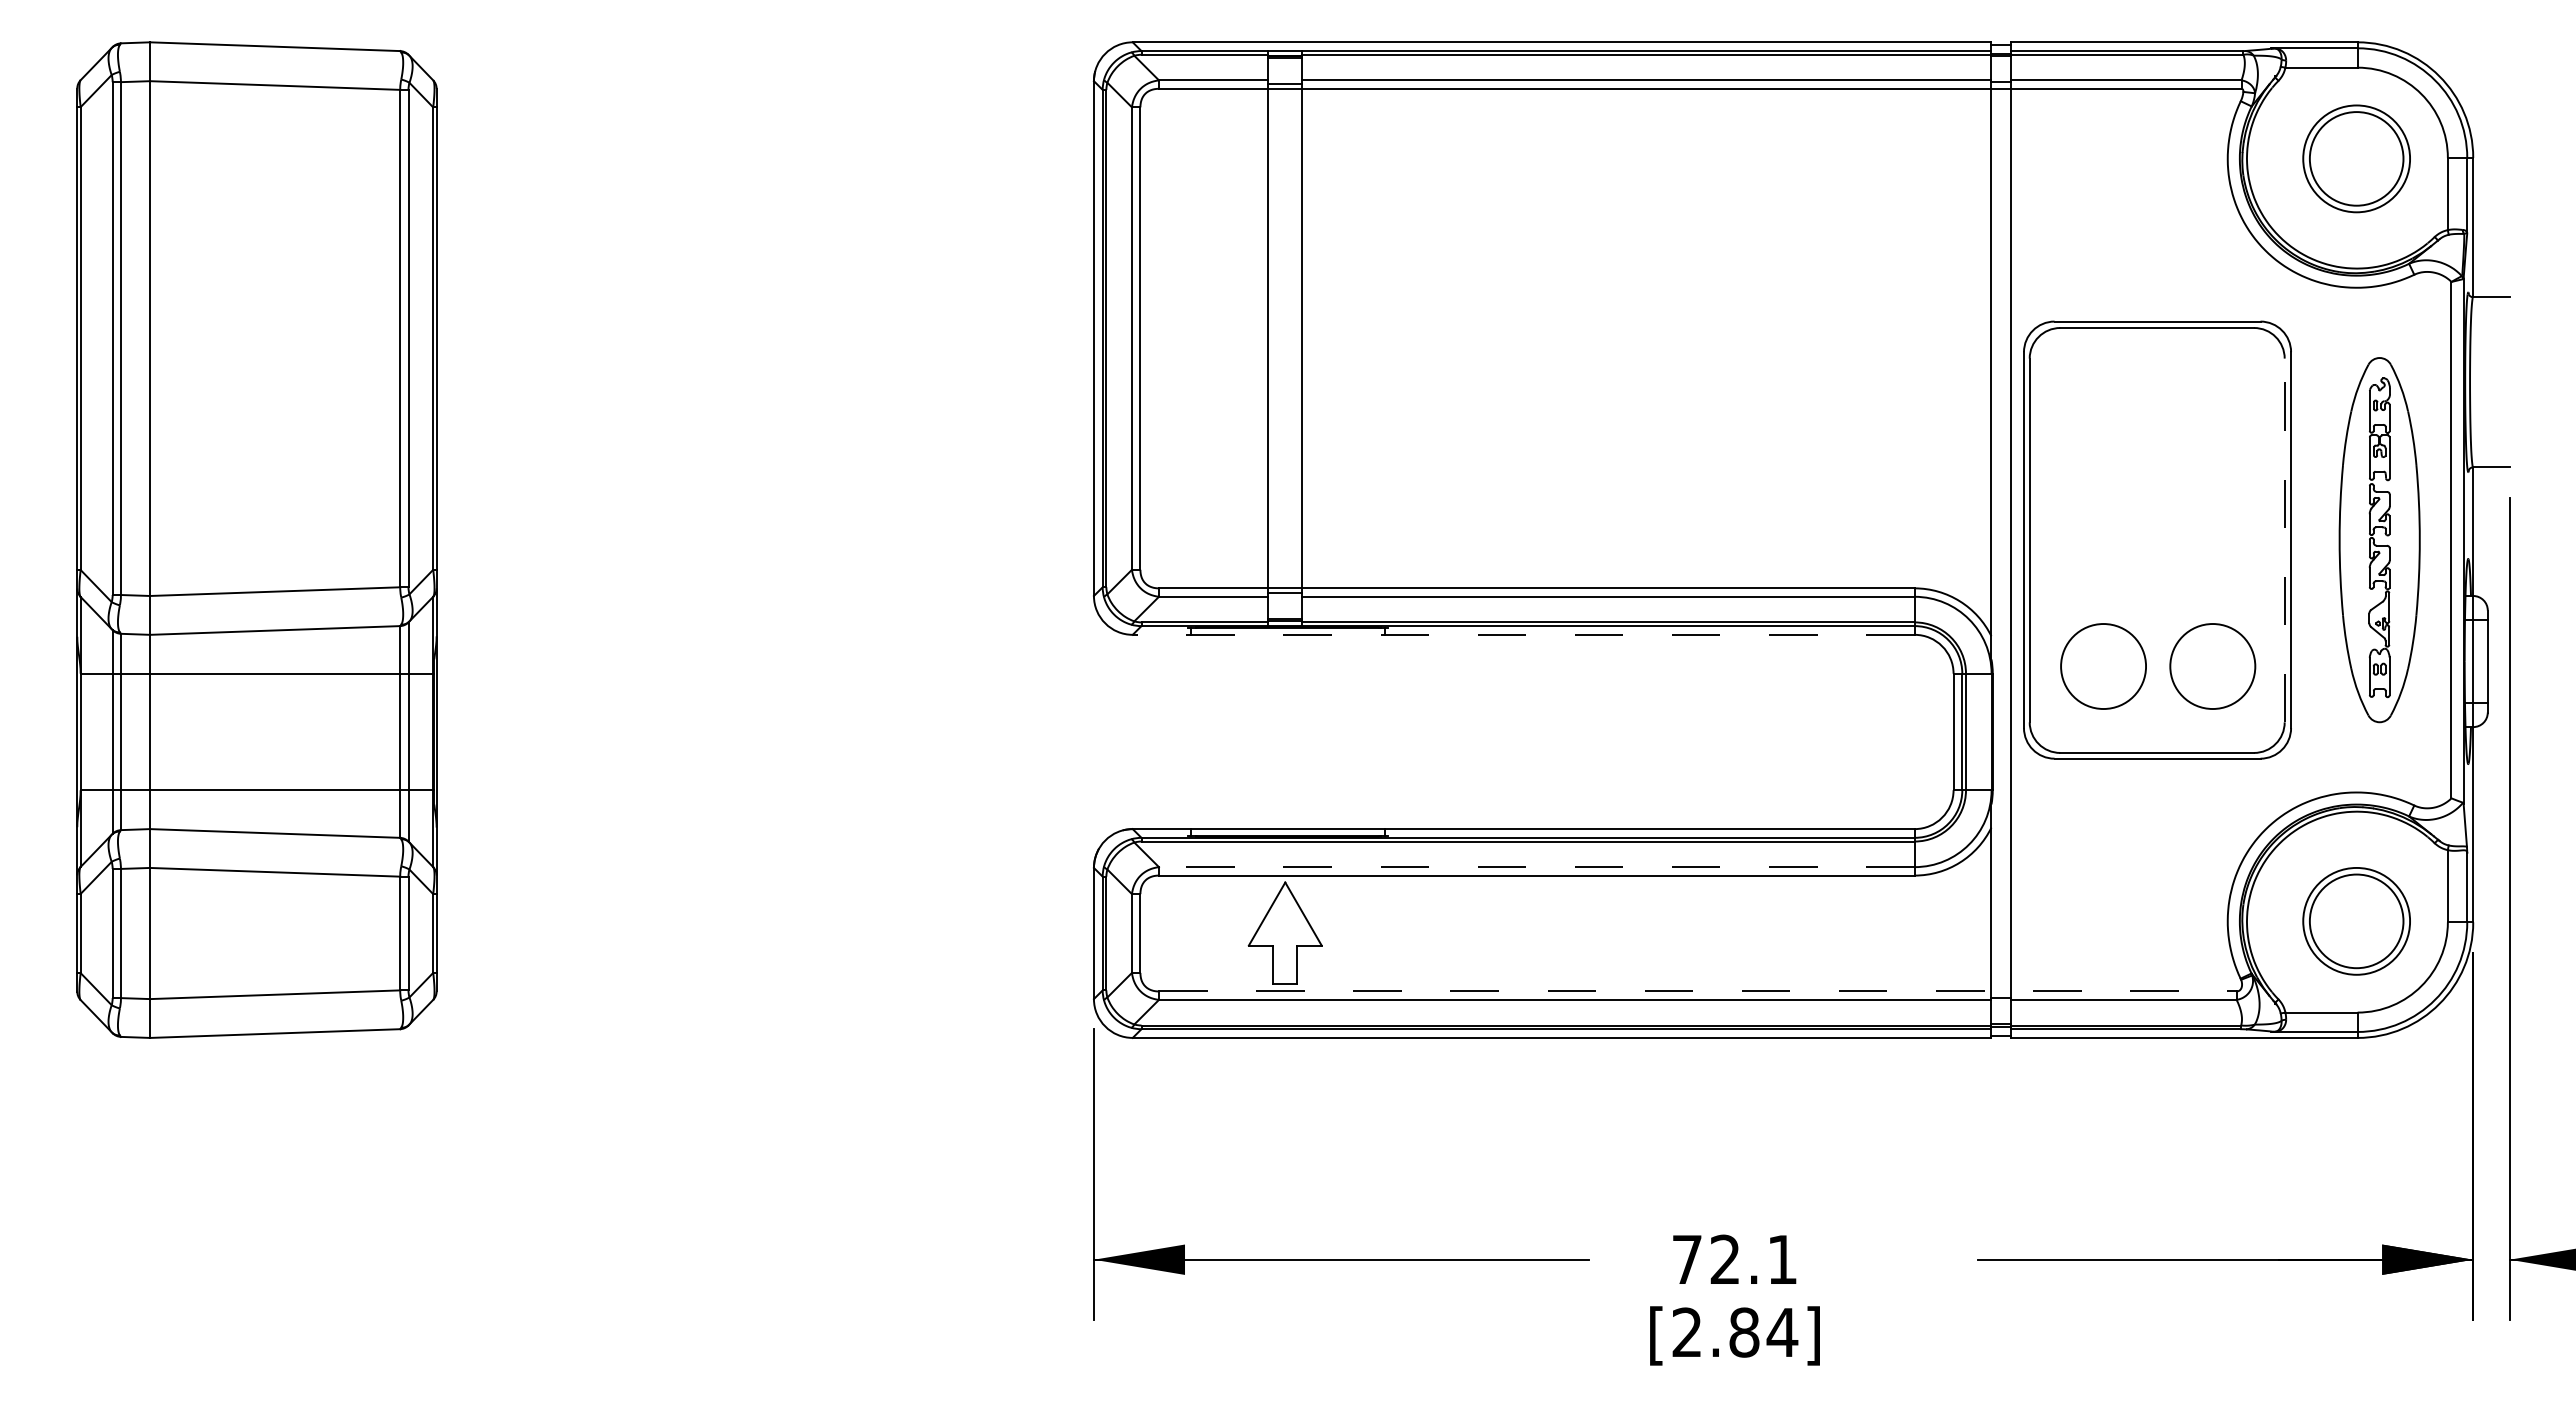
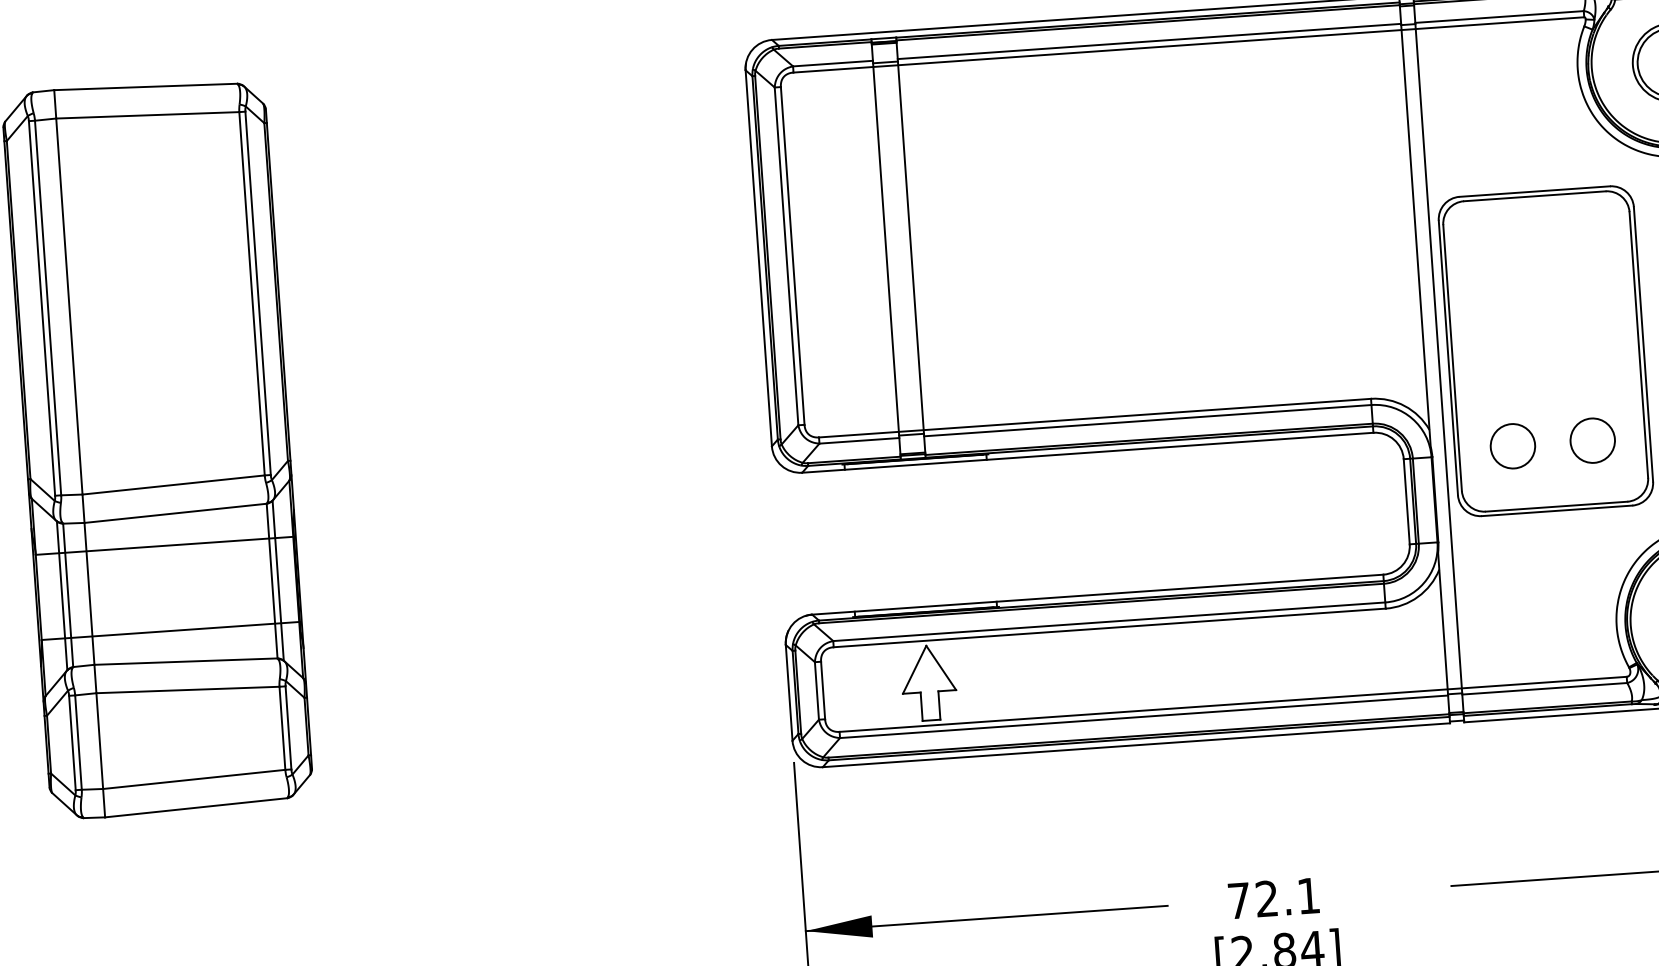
line: (2284, 540) -> (1638, 345), dashed -> solid
line: (1523, 634) -> (1087, 452), dashed -> solid
circle: (2103, 666) -> (1512, 446), size x0.71
circle: (2212, 666) -> (1592, 440), size x0.71
line: (1536, 867) -> (1109, 622), dashed -> solid
line: (1697, 991) -> (1232, 704), dashed -> solid

